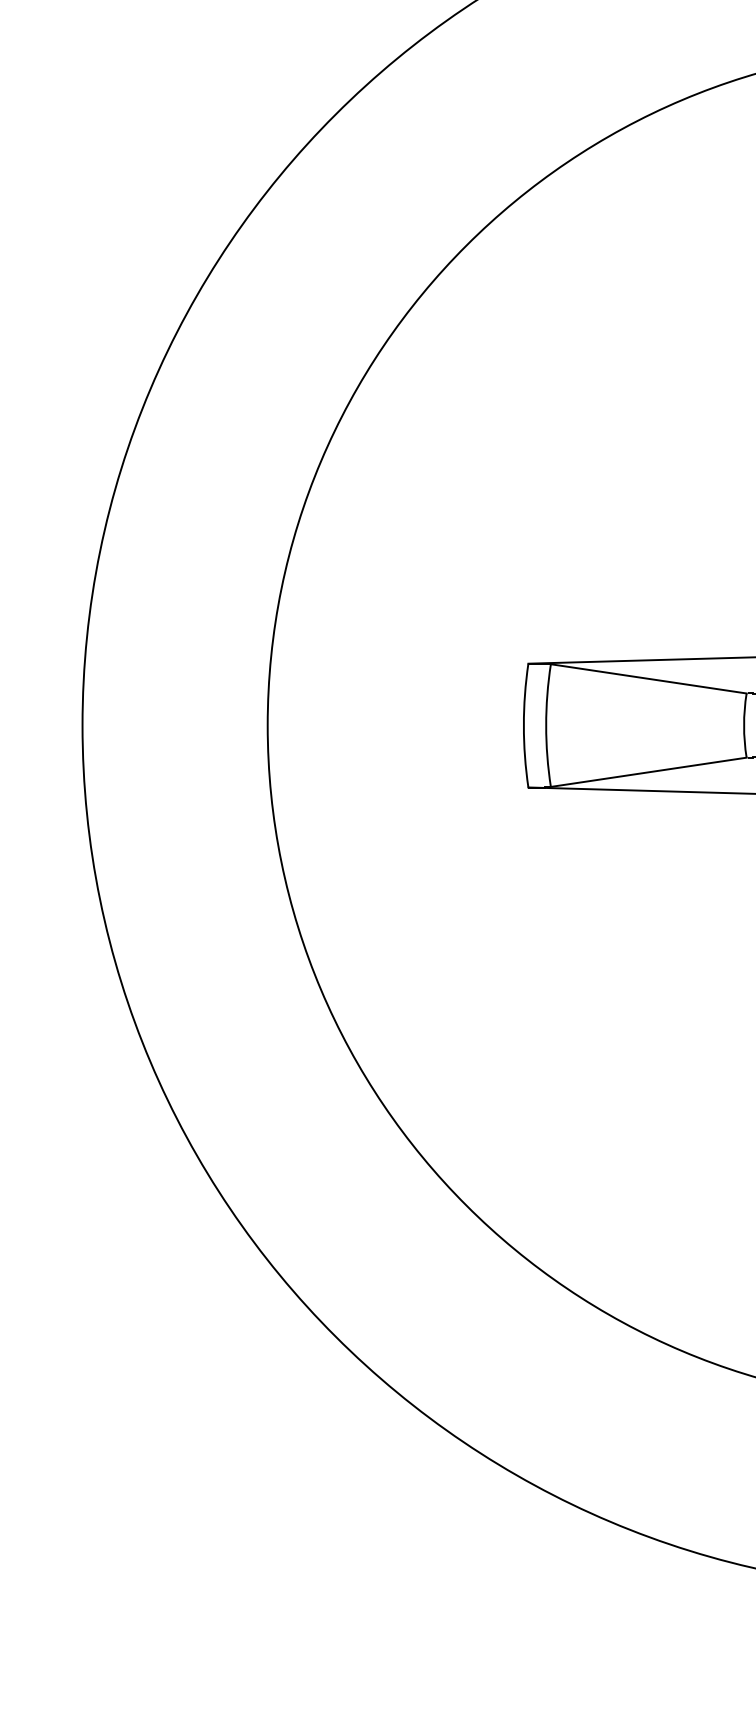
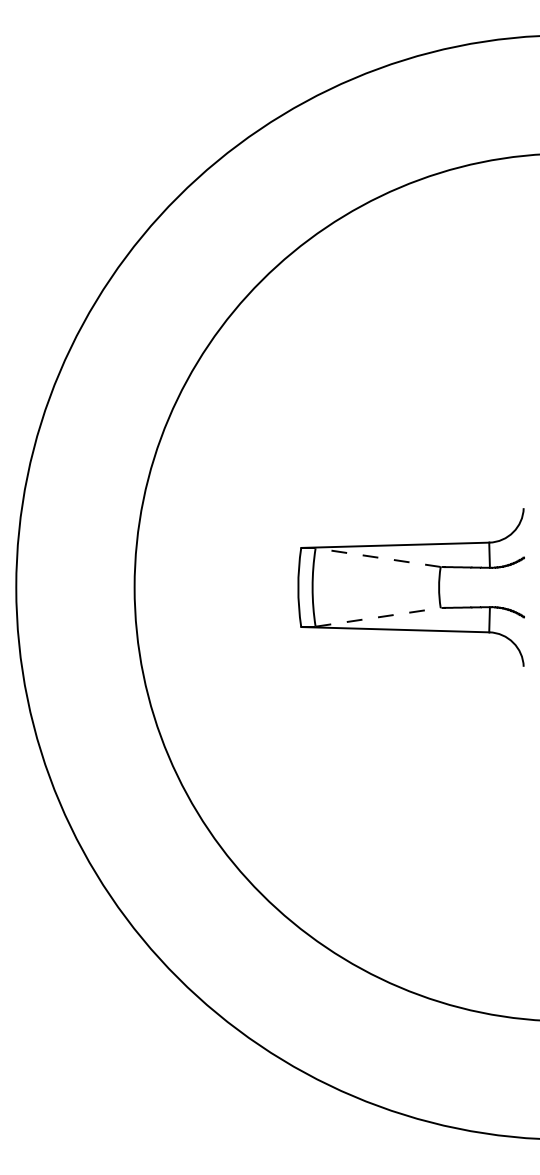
line: (647, 678) -> (377, 557), solid -> dashed
line: (649, 772) -> (378, 617), solid -> dashed

